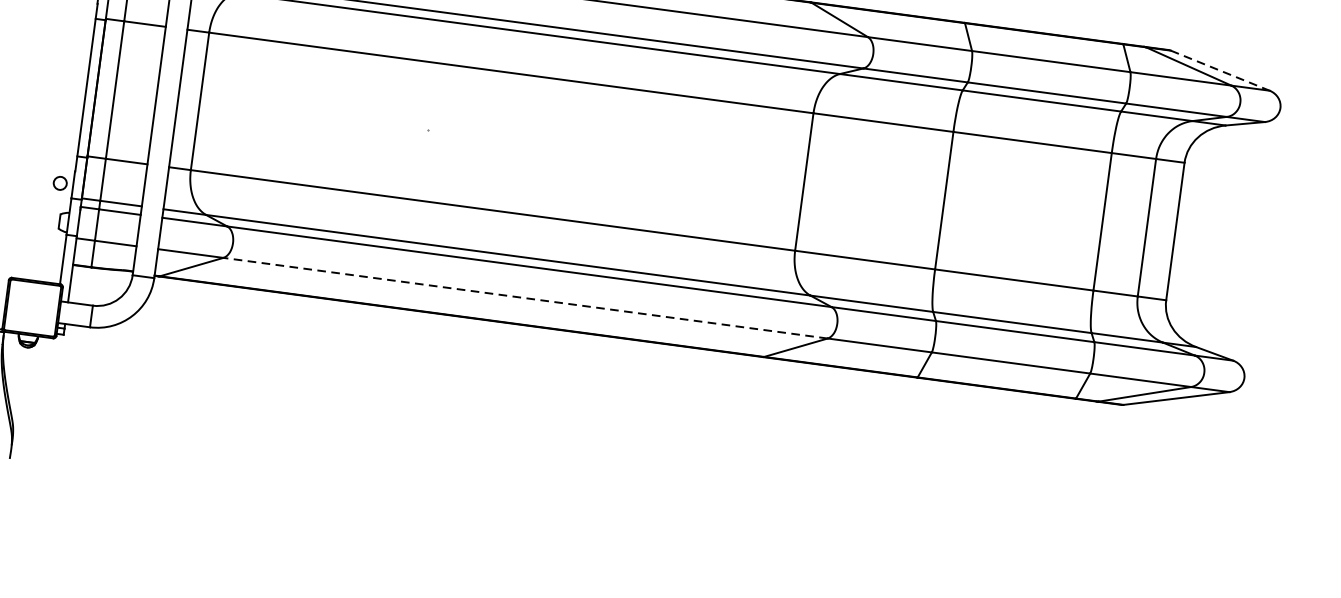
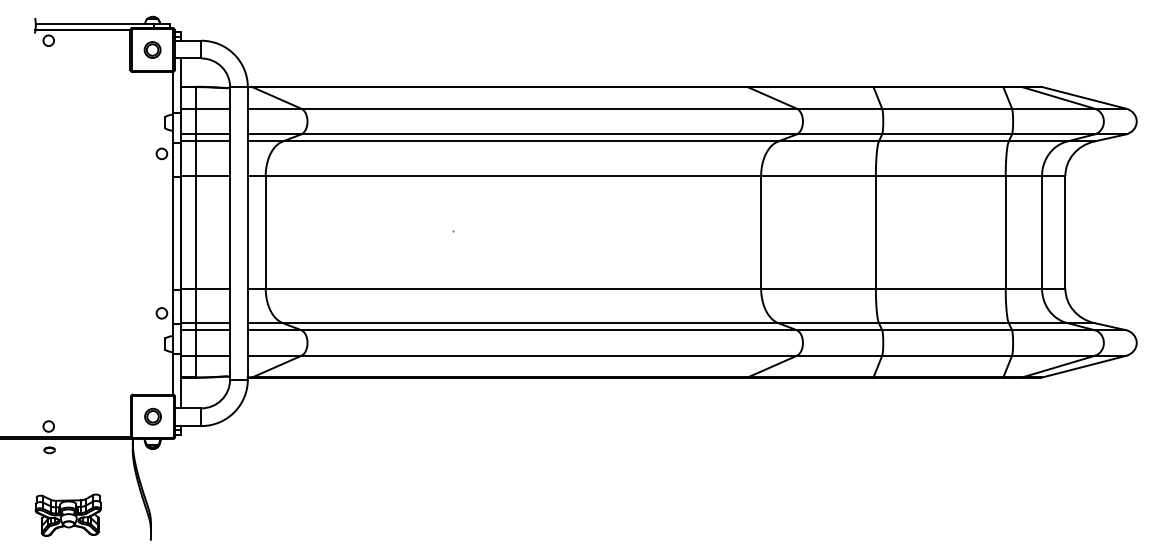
line: (1220, 71) -> (1084, 98), dashed -> solid
line: (526, 297) -> (549, 355), dashed -> solid
part: (31, 307) -> (152, 416), added

